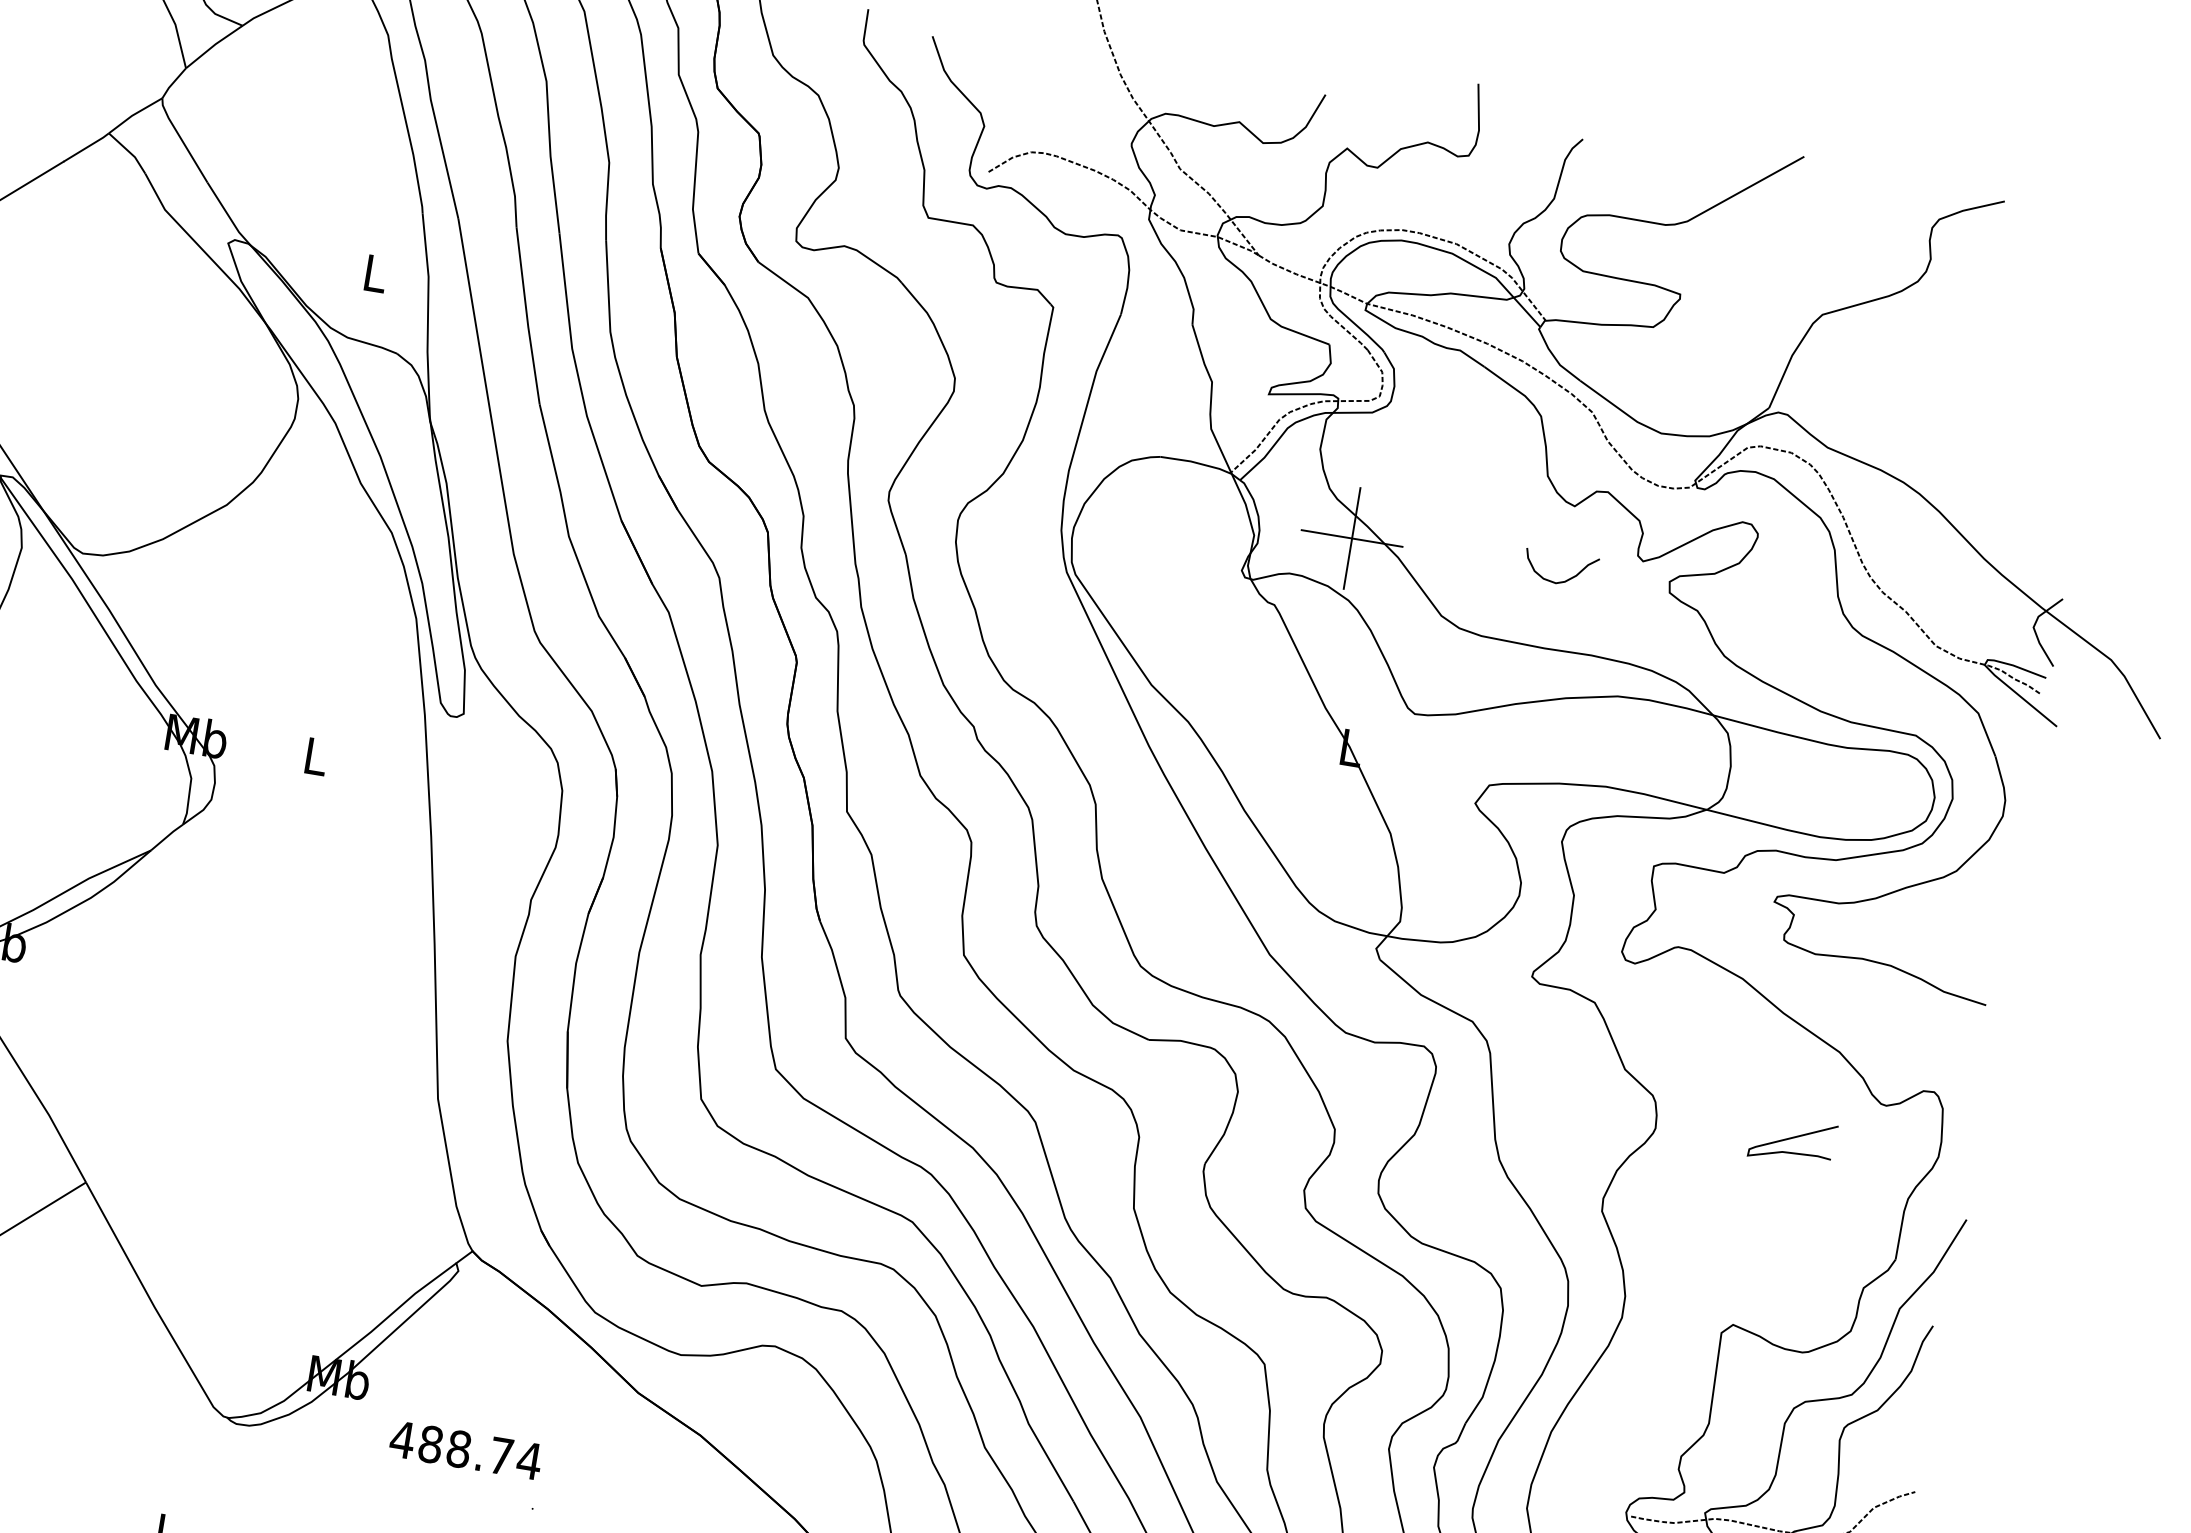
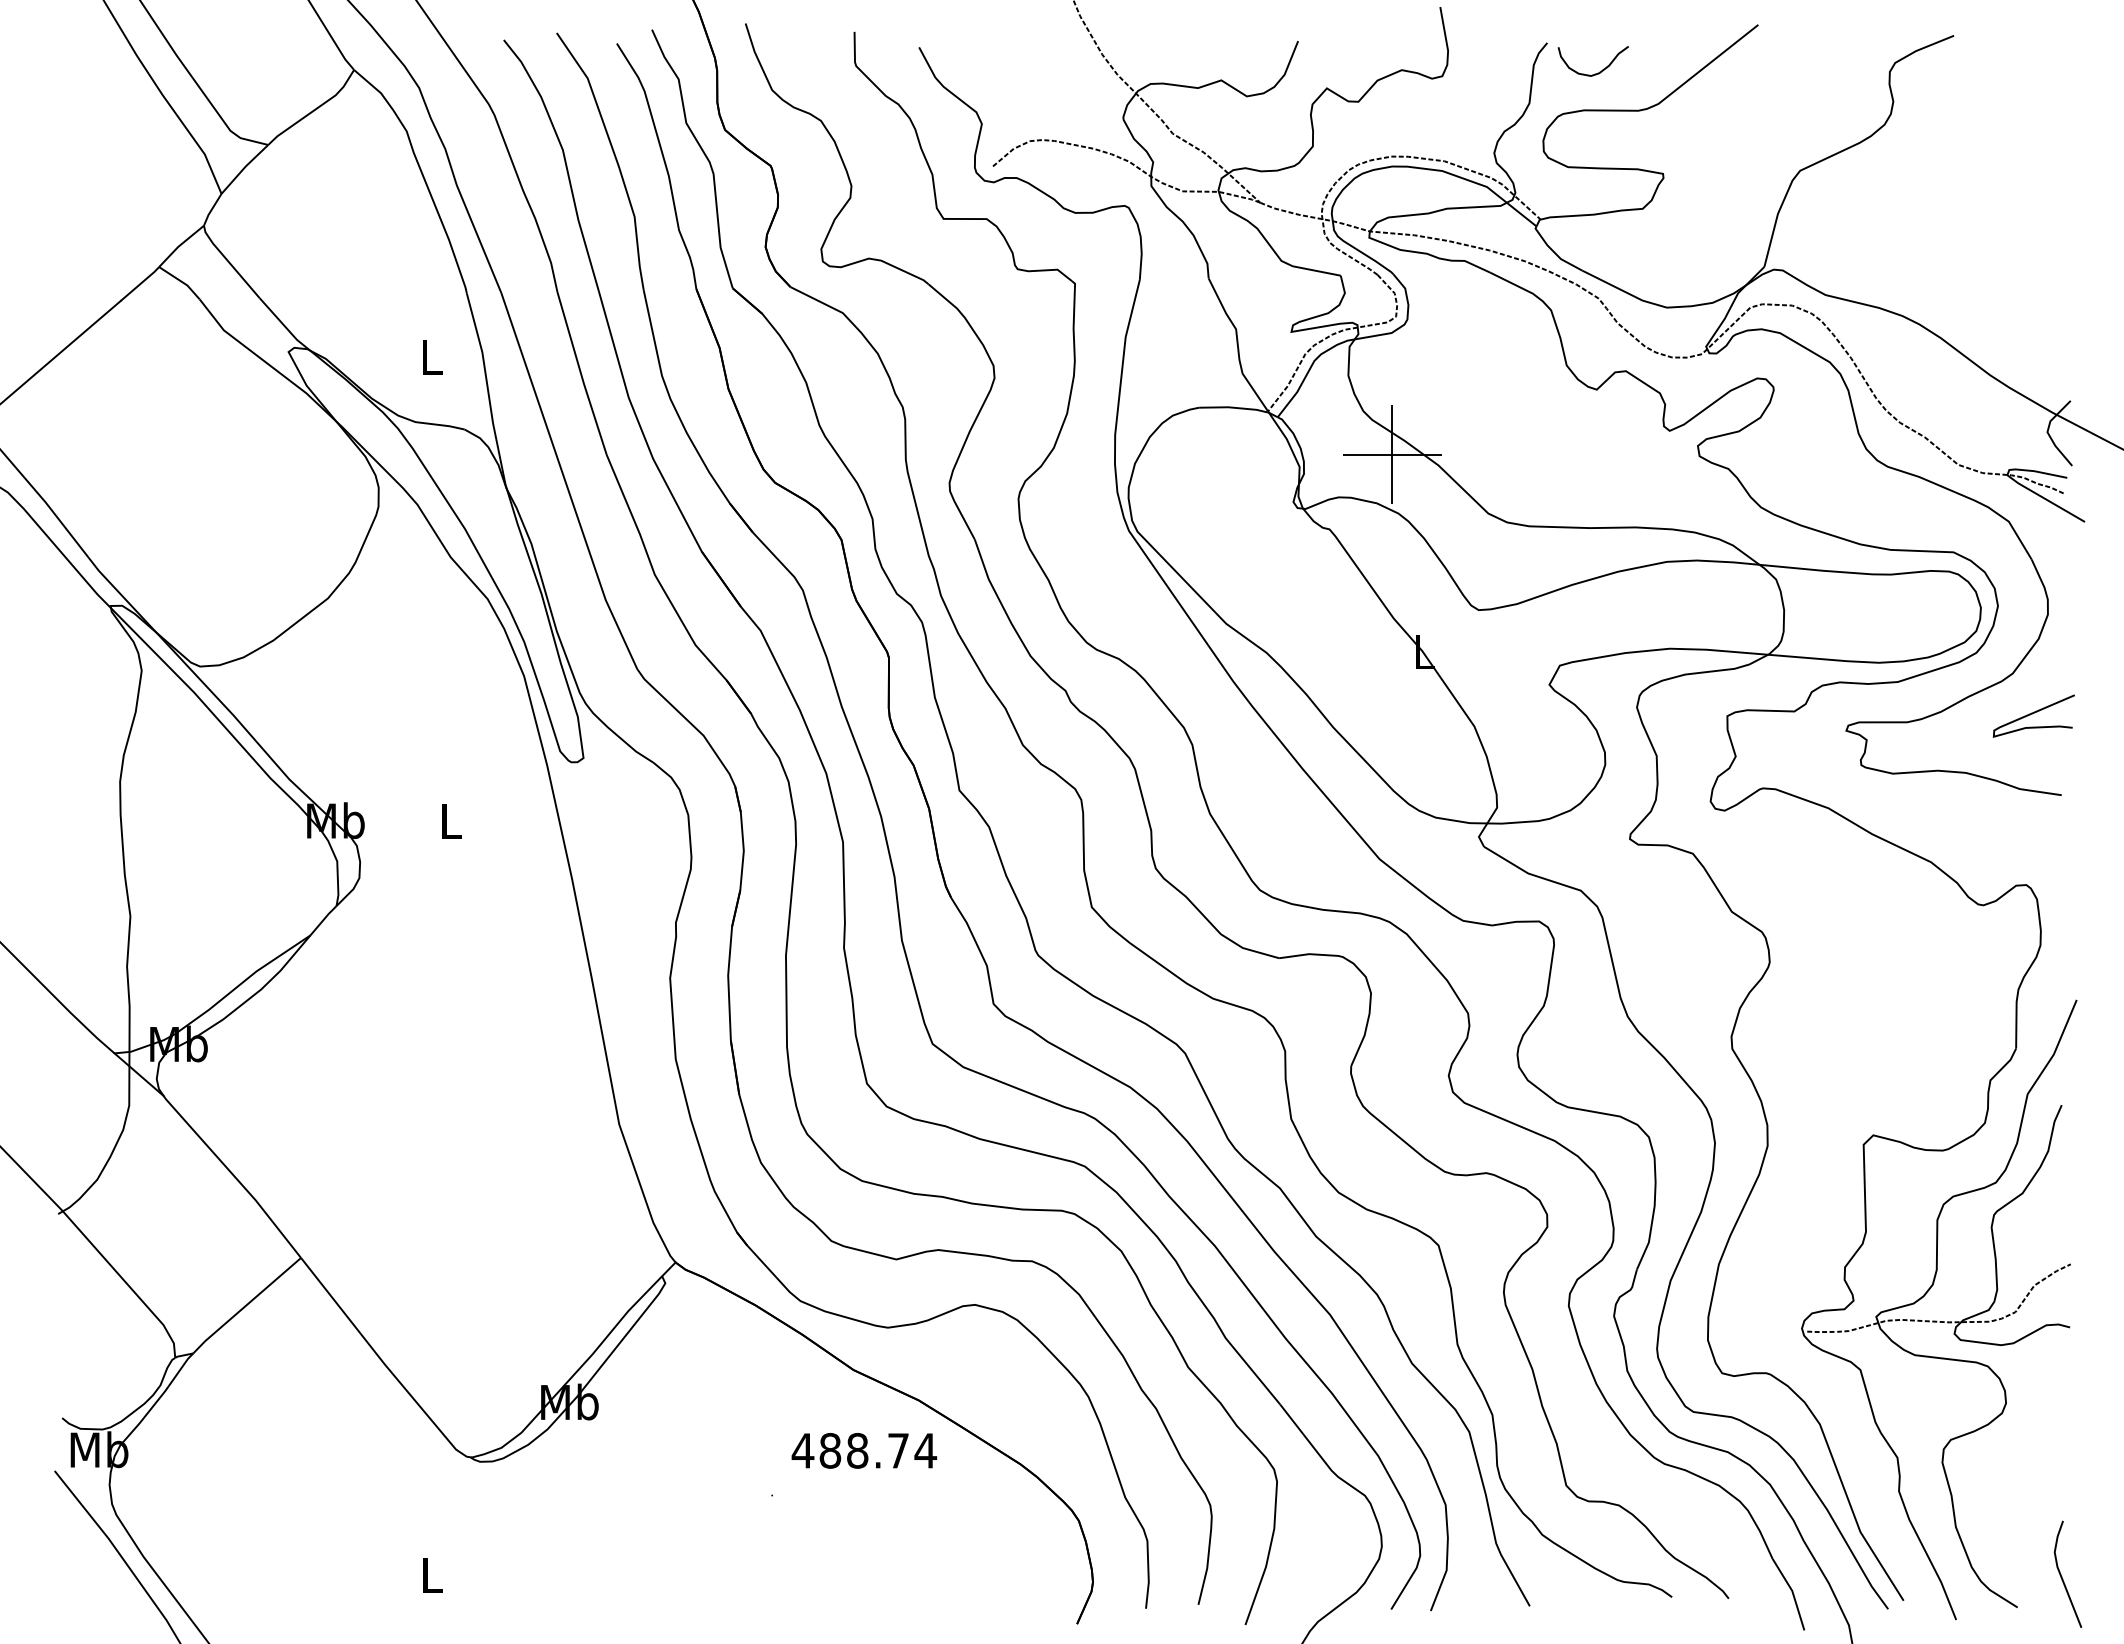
curve: (1563, 580) -> (1597, 72), moved
curve: (1791, 1139) -> (2032, 714), moved
text: (466, 1449) -> (864, 1450), moved

